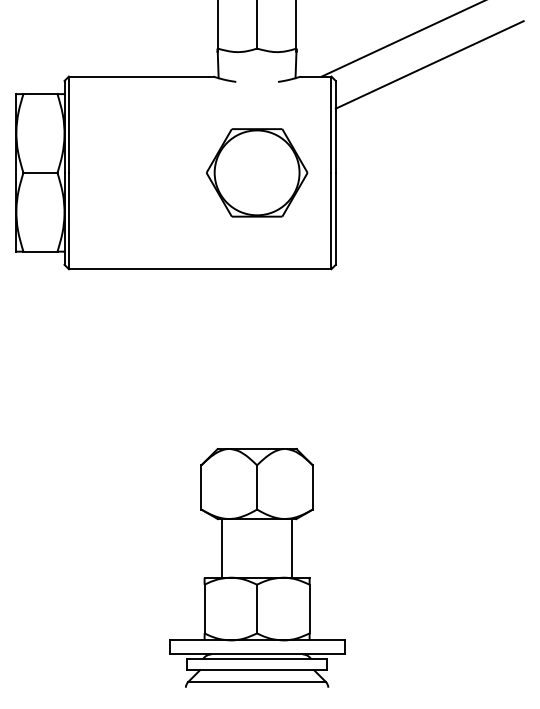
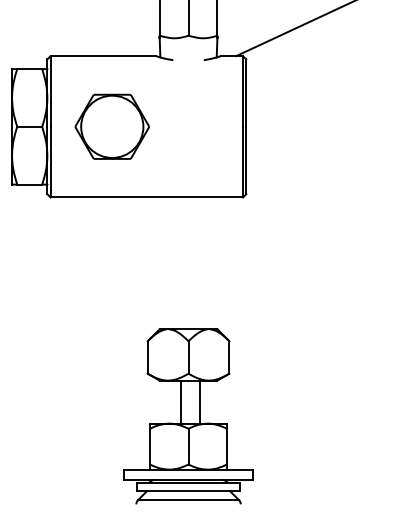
line: (429, 64) -> (314, 47), removed
part: (257, 172) -> (112, 126), moved
line: (222, 548) -> (180, 402), moved
line: (292, 548) -> (200, 402), moved

